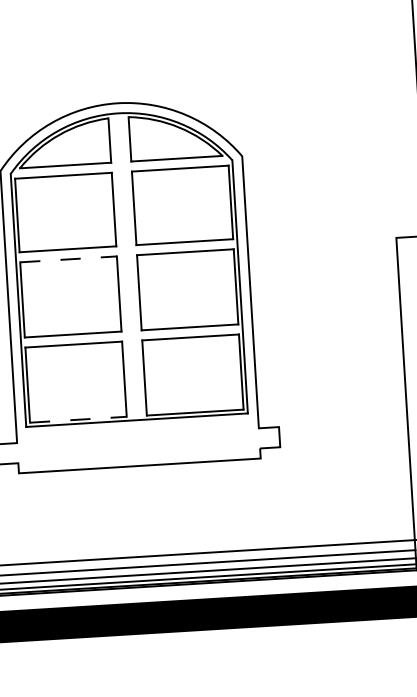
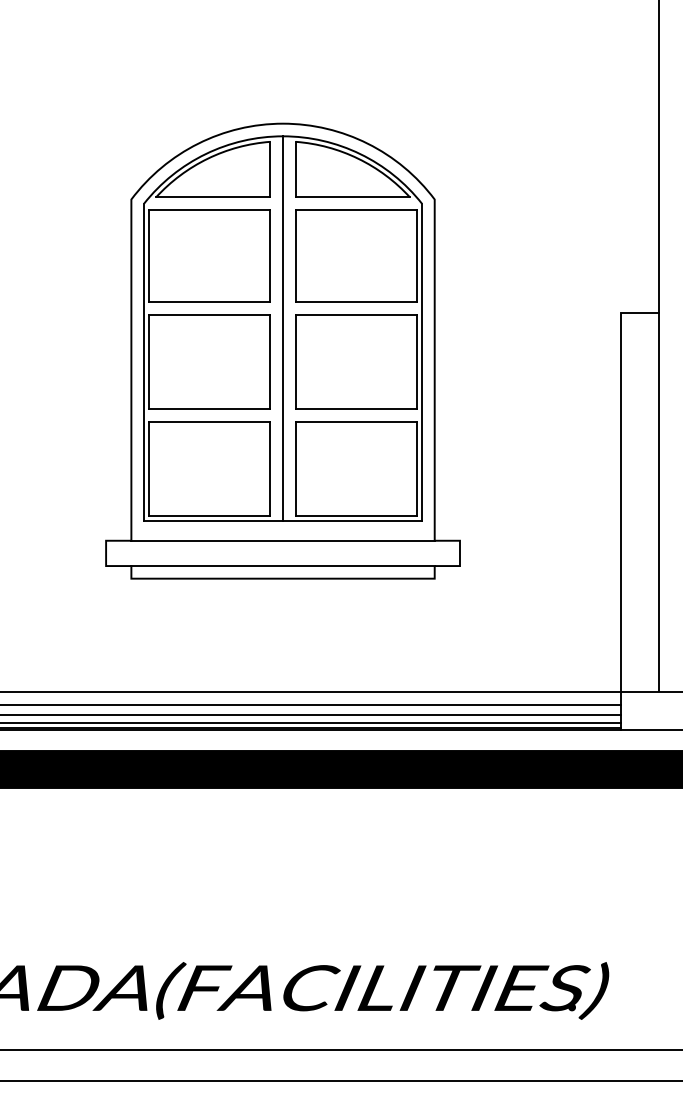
line: (68, 259) -> (209, 315), dashed -> solid
line: (128, 266) -> (283, 328), added
line: (78, 419) -> (209, 516), dashed -> solid
line: (137, 435) -> (282, 540), added
line: (138, 456) -> (282, 566), added

